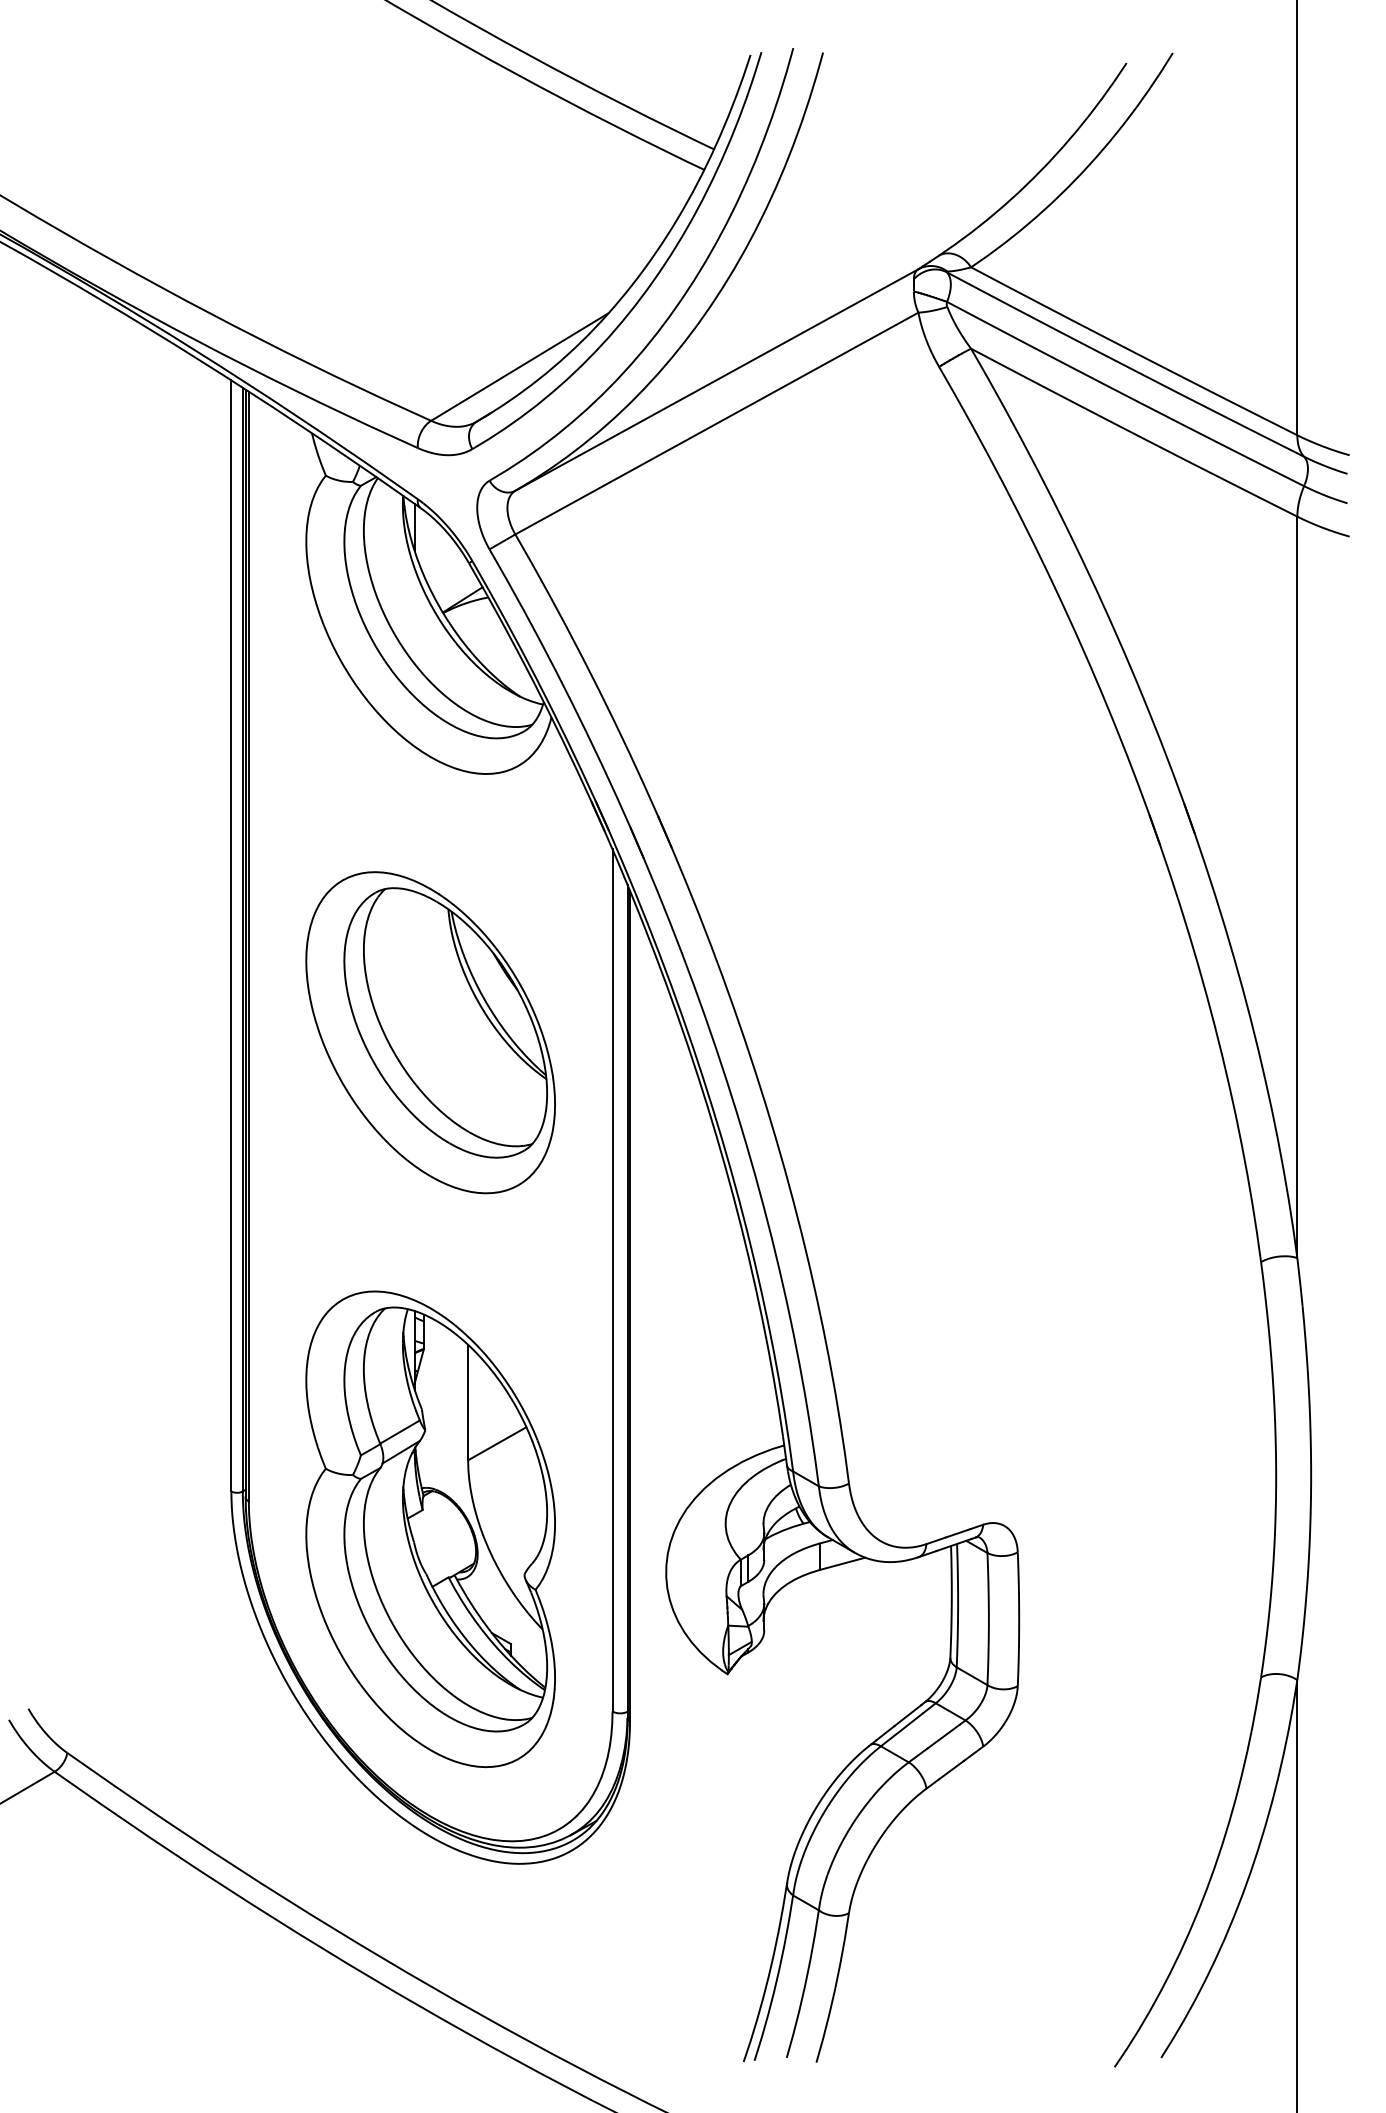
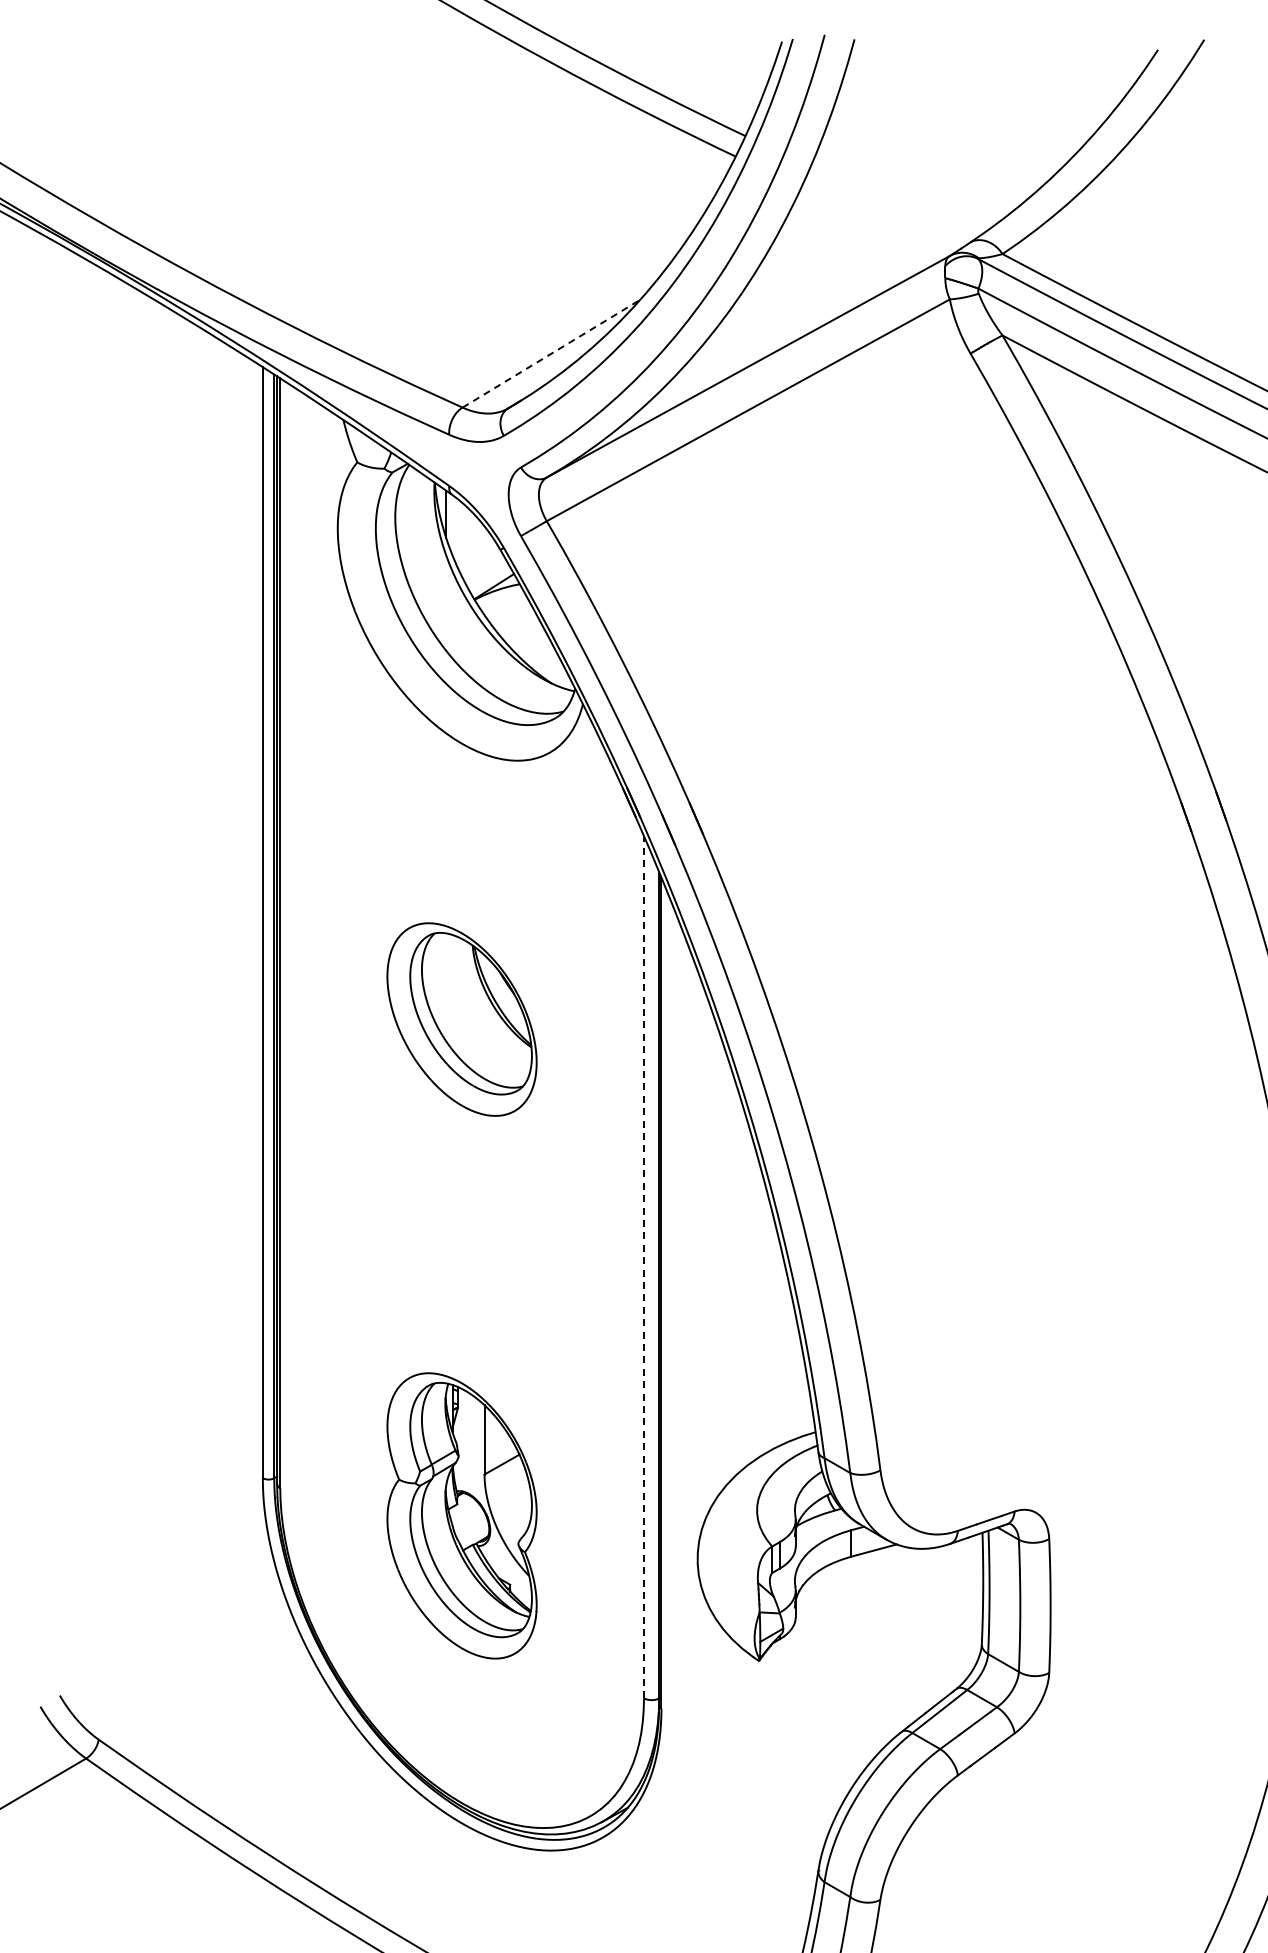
line: (519, 367) -> (550, 354), solid -> dashed
part: (430, 1032) -> (461, 1019), size x0.6
line: (612, 1280) -> (643, 1267), solid -> dashed
part: (430, 1528) -> (461, 1515), size x0.6

